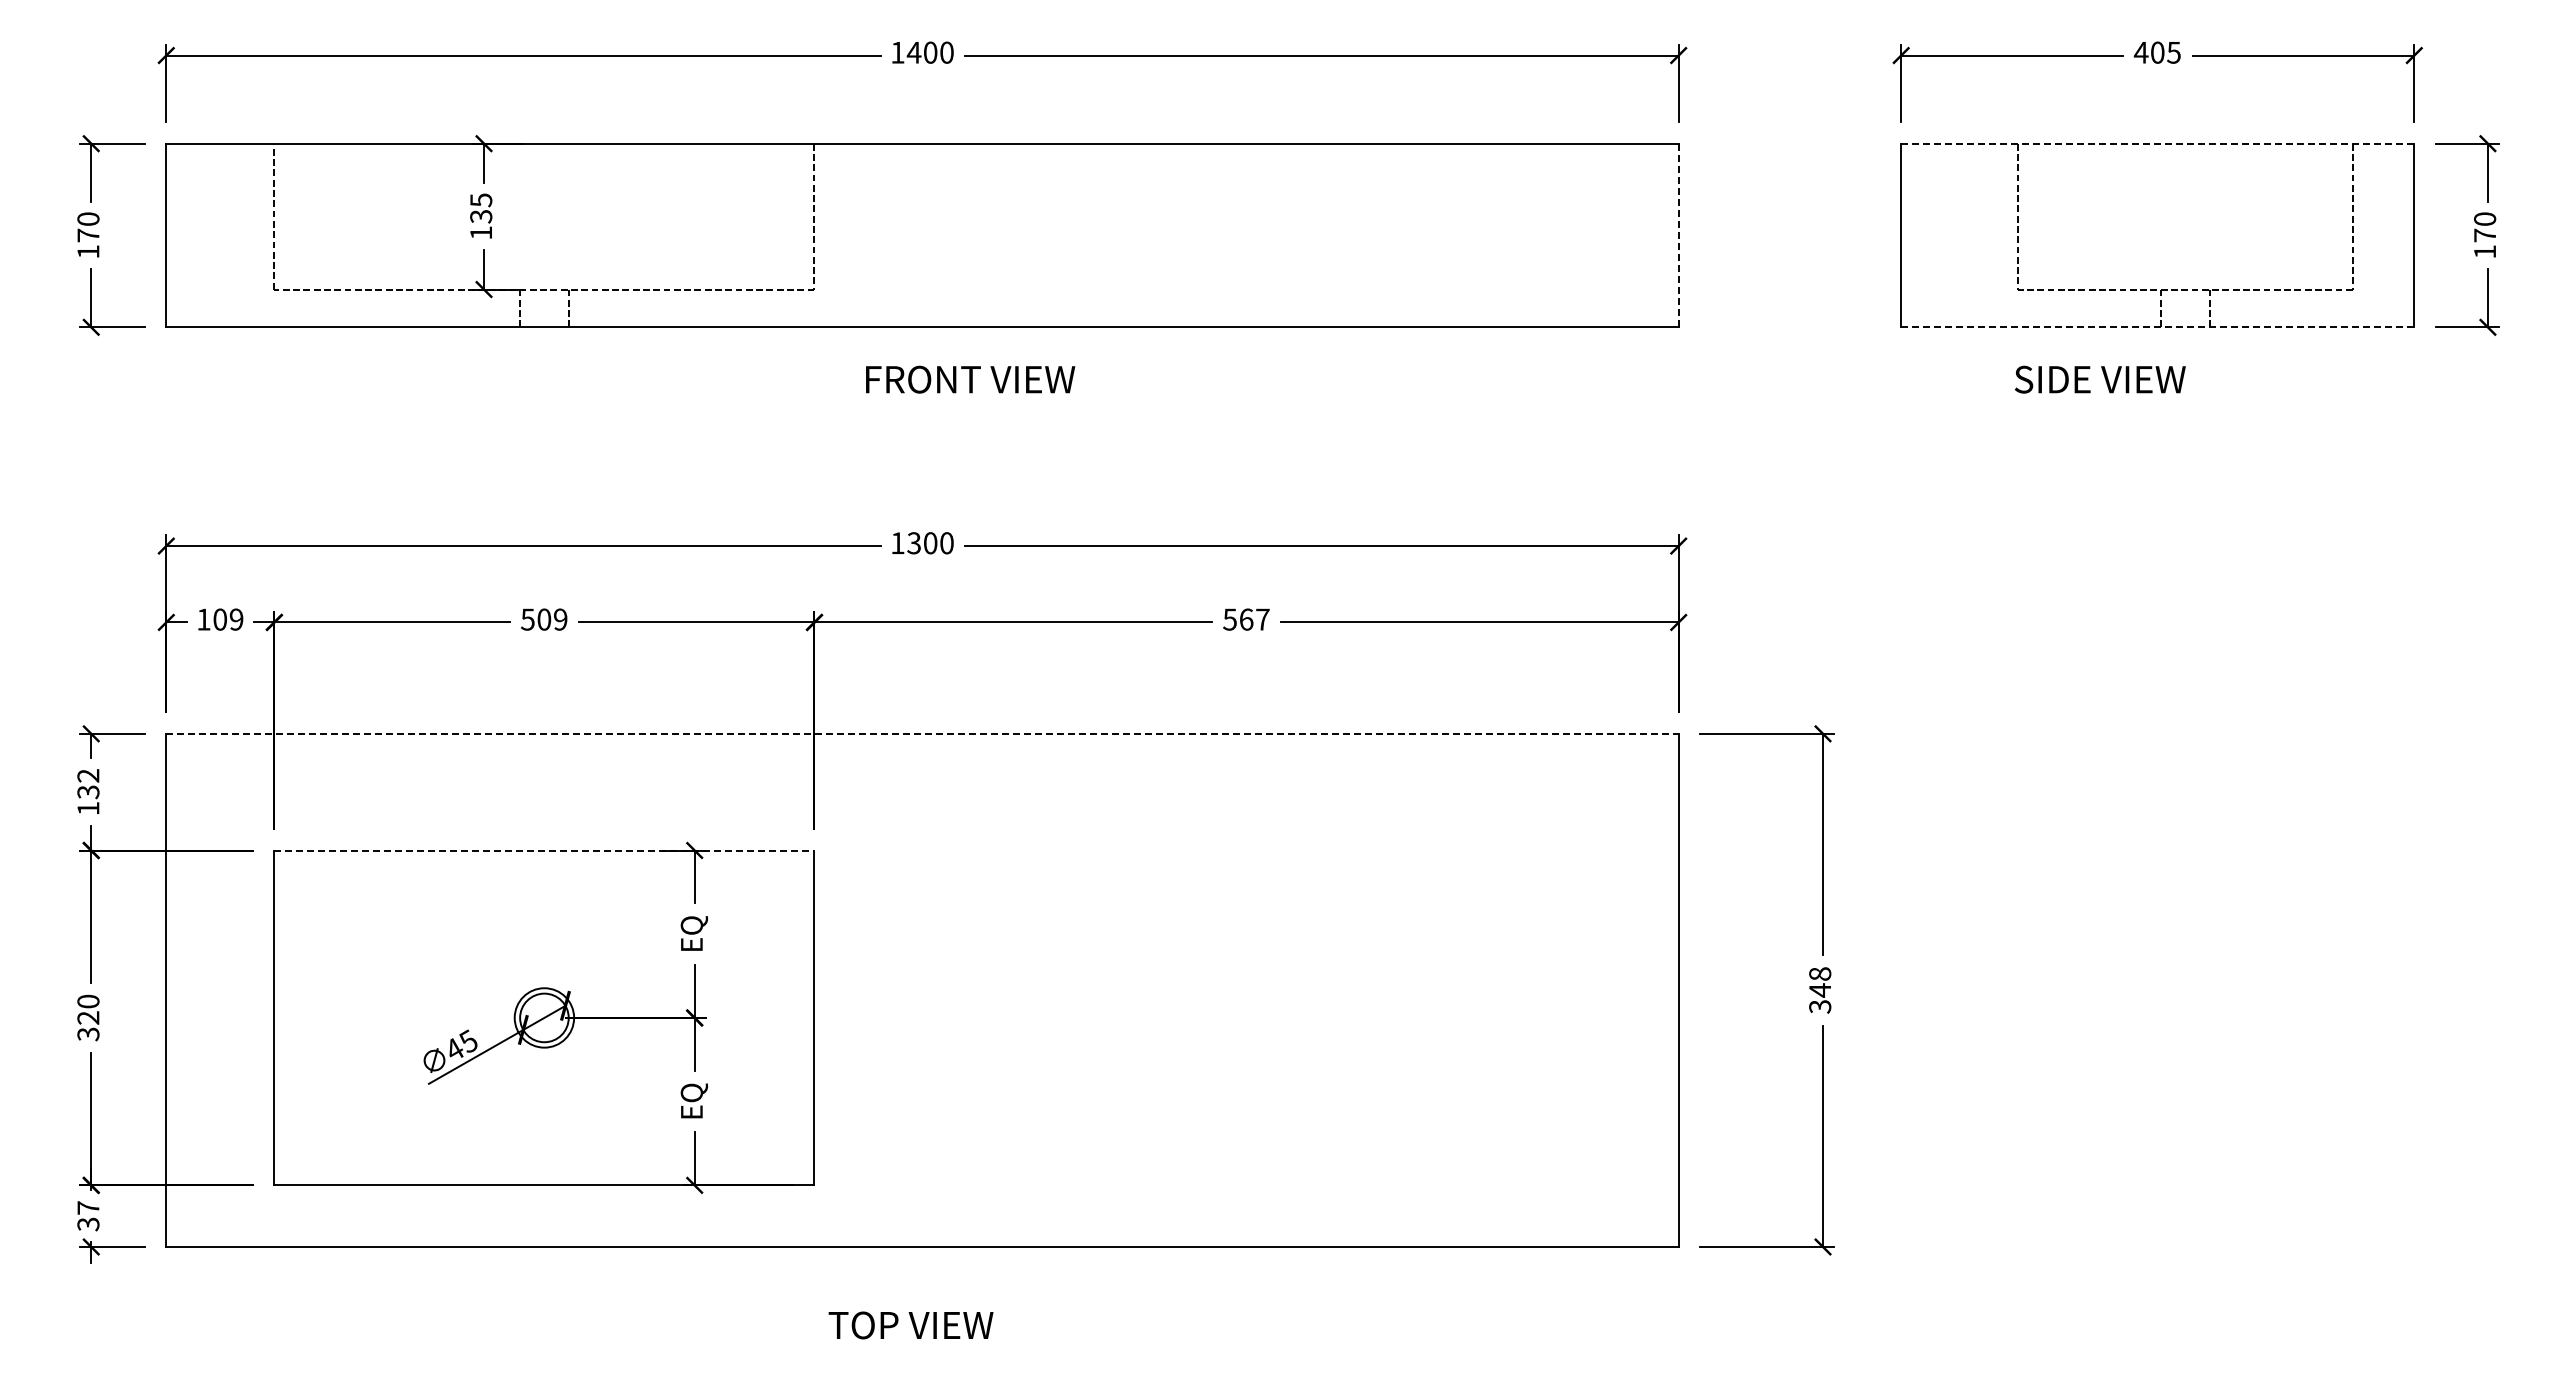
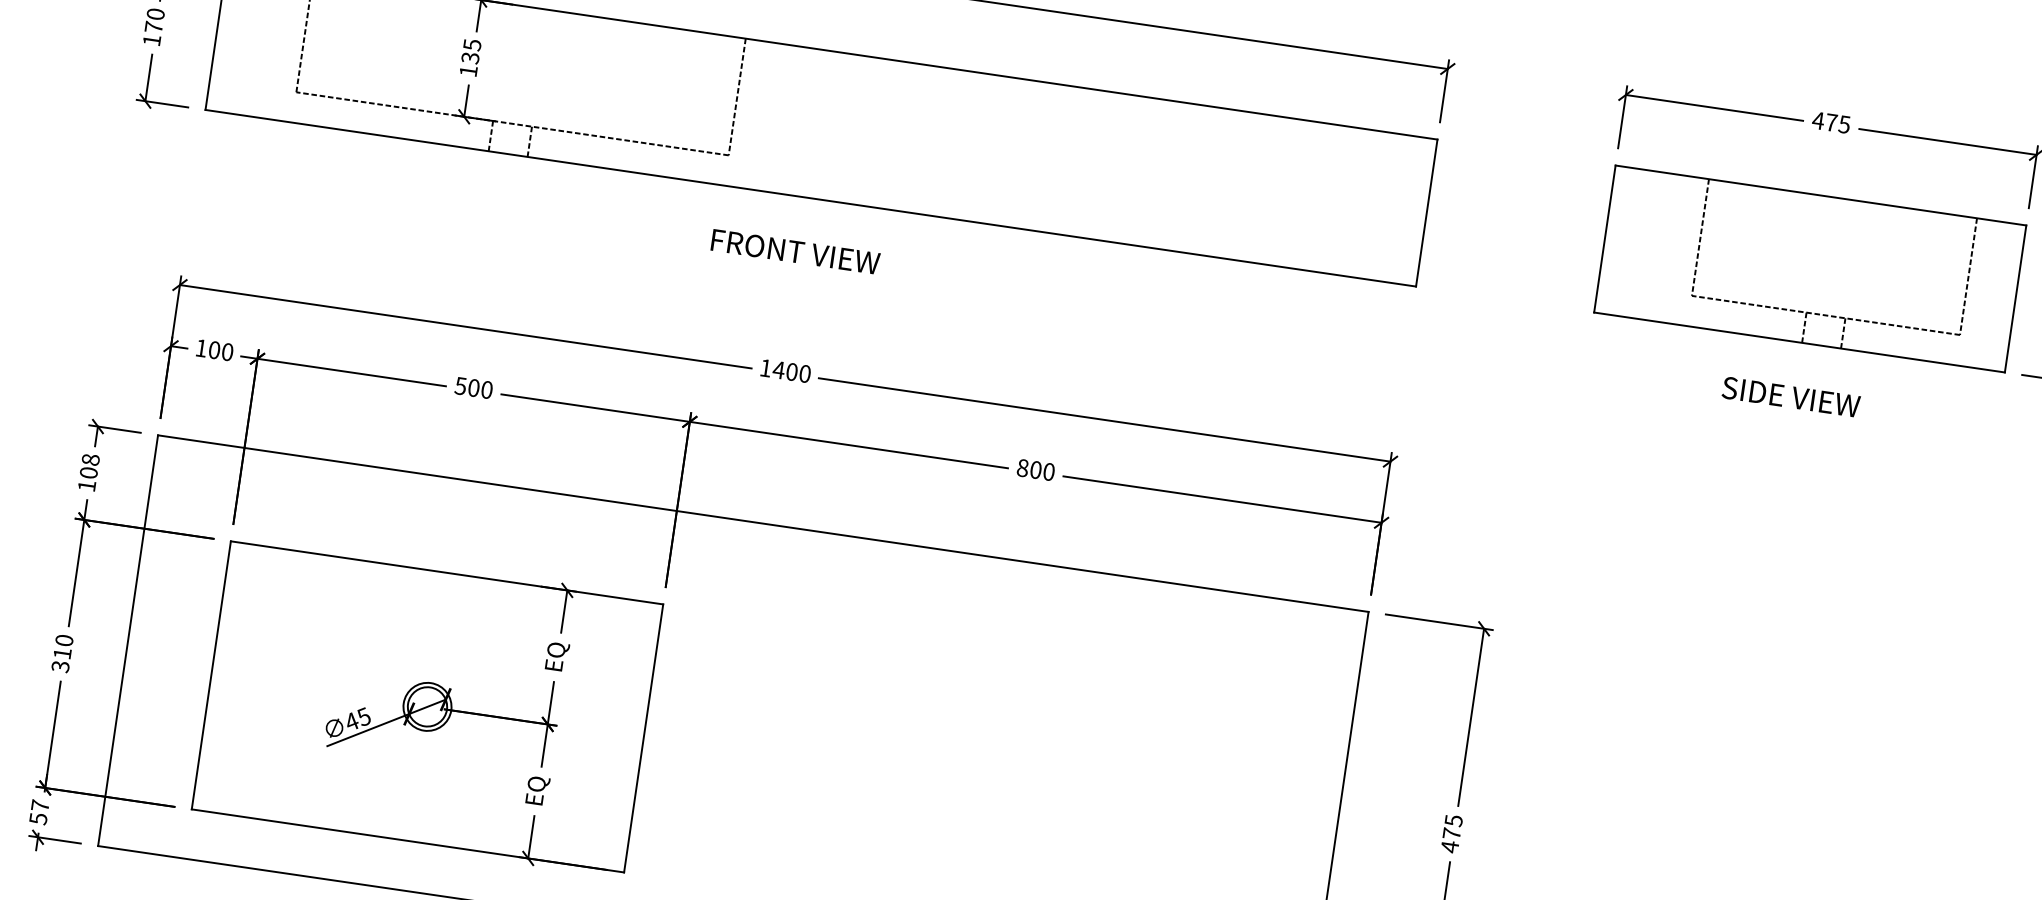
text: (2157, 52) -> (1831, 122), 405 -> 475
line: (2157, 143) -> (1820, 195), dashed -> solid
line: (1678, 235) -> (1426, 213), dashed -> solid
line: (2157, 327) -> (1799, 342), dashed -> solid
text: (970, 379) -> (795, 251), moved
text: (2099, 379) -> (1790, 396), moved
text: (913, 543) -> (778, 370), 1300 -> 1400
text: (236, 619) -> (227, 352), 109 -> 100
text: (560, 619) -> (486, 389), 509 -> 500
text: (1246, 619) -> (1035, 469), 567 -> 800
line: (923, 733) -> (764, 523), dashed -> solid
text: (88, 784) -> (89, 466), 132 -> 108
line: (544, 850) -> (447, 572), dashed -> solid
text: (1820, 990) -> (1452, 833), 348 -> 475
text: (88, 1017) -> (62, 653), 320 -> 310
text: (88, 1223) -> (38, 818), 37 -> 57

